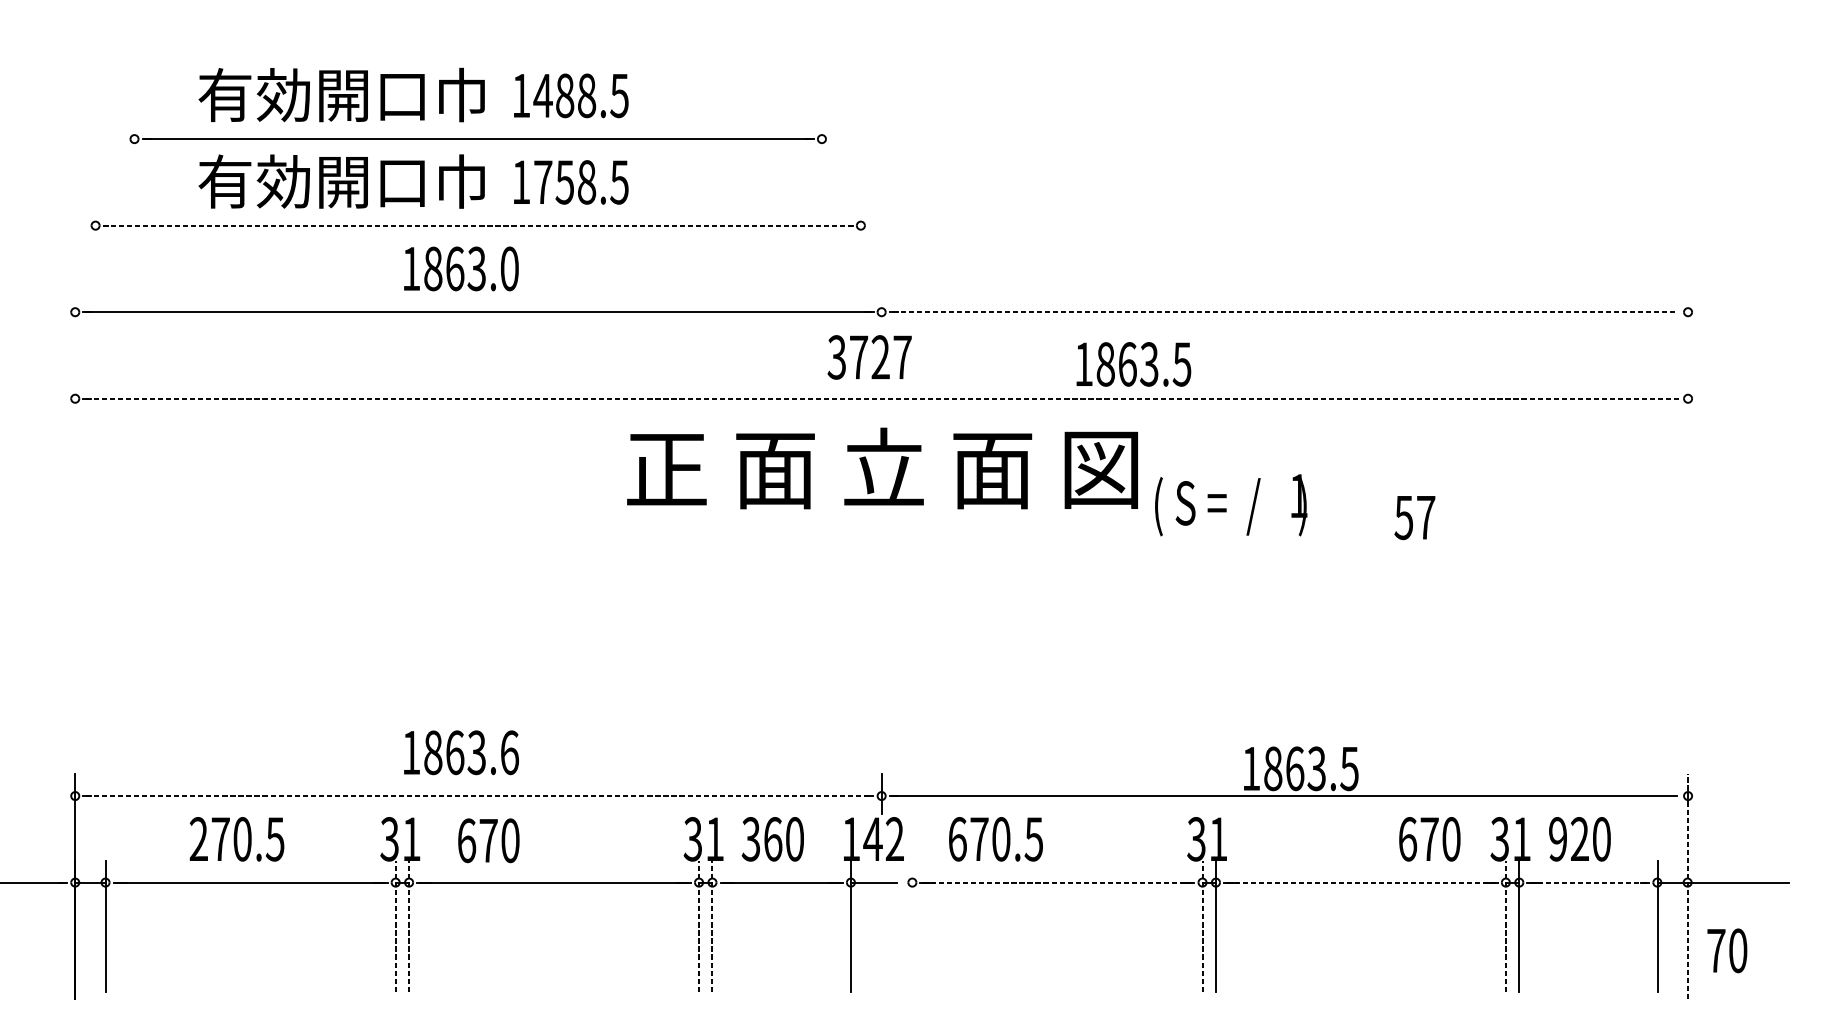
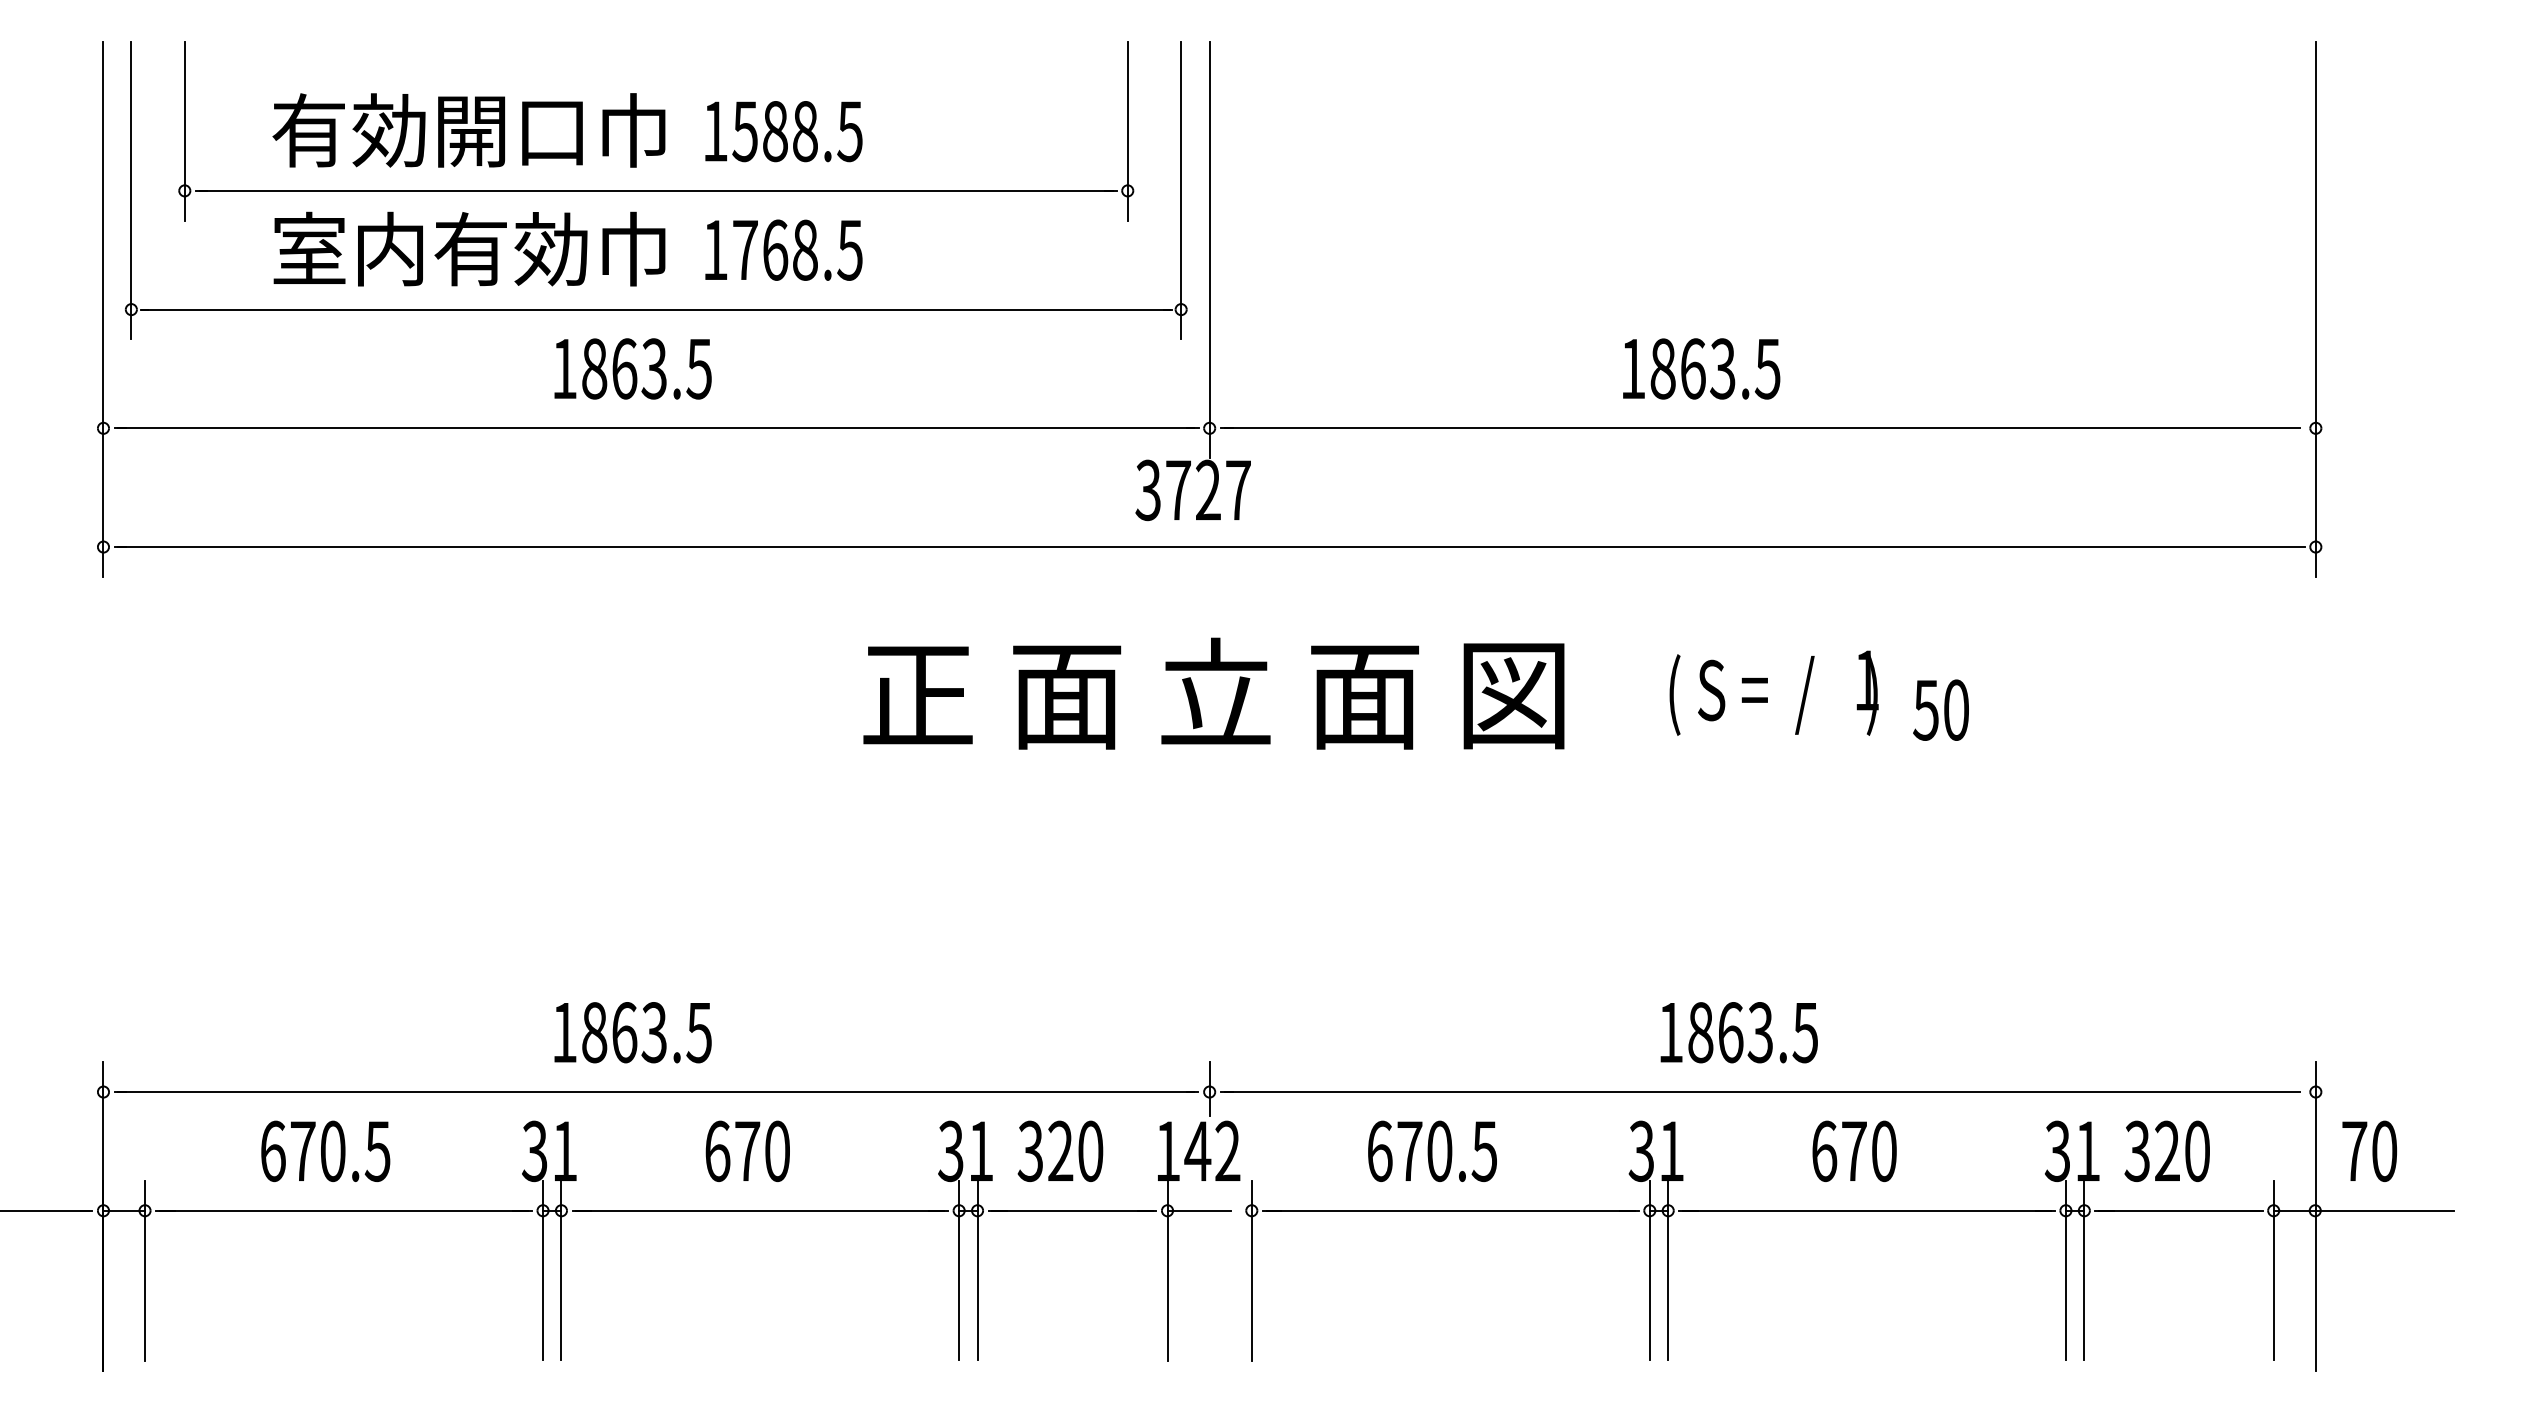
line: (134, 95) -> (184, 131), added
text: (542, 95) -> (744, 131), 1488.5 -> 1588.5
line: (821, 95) -> (1127, 131), added
line: (95, 138) -> (131, 190), added
line: (861, 138) -> (1181, 190), added
text: (312, 181) -> (429, 248), 有効開口巾 -> 室内有効巾
text: (565, 181) -> (775, 249), 1758.5 -> 1768.5
line: (881, 182) -> (1209, 250), added
line: (75, 225) -> (103, 309), added
line: (478, 225) -> (656, 309), dashed -> solid
line: (1687, 225) -> (2315, 309), added
text: (509, 268) -> (698, 368), 1863.0 -> 1863.5
line: (1284, 312) -> (1762, 428), dashed -> solid
text: (1133, 364) -> (1701, 368), moved
line: (883, 399) -> (1212, 547), dashed -> solid
text: (882, 468) -> (1213, 693), moved
text: (1230, 504) -> (1773, 692), moved
text: (1426, 517) -> (1956, 709), 57 -> 50
text: (509, 752) -> (699, 1032), 1863.6 -> 1863.5
text: (1300, 768) -> (1738, 1032), moved
line: (478, 796) -> (656, 1092), dashed -> solid
text: (198, 839) -> (272, 1151), 270.5 -> 670.5
text: (772, 839) -> (1060, 1151), 360 -> 320
text: (995, 839) -> (1432, 1151), moved
text: (1429, 839) -> (1854, 1151), moved
text: (1557, 839) -> (2136, 1151), 920 -> 320
text: (488, 840) -> (747, 1150), moved
line: (1057, 882) -> (1451, 1210), dashed -> solid
line: (1361, 882) -> (1867, 1210), dashed -> solid
line: (1588, 882) -> (2179, 1210), dashed -> solid
line: (1687, 886) -> (2315, 1215), dashed -> solid
line: (396, 926) -> (543, 1270), dashed -> solid
line: (409, 926) -> (561, 1270), dashed -> solid
line: (699, 926) -> (959, 1270), dashed -> solid
line: (712, 926) -> (977, 1270), dashed -> solid
line: (912, 926) -> (1251, 1270), added
line: (1202, 926) -> (1649, 1270), dashed -> solid
line: (1505, 926) -> (2065, 1270), dashed -> solid
text: (1727, 950) -> (2369, 1150), moved

